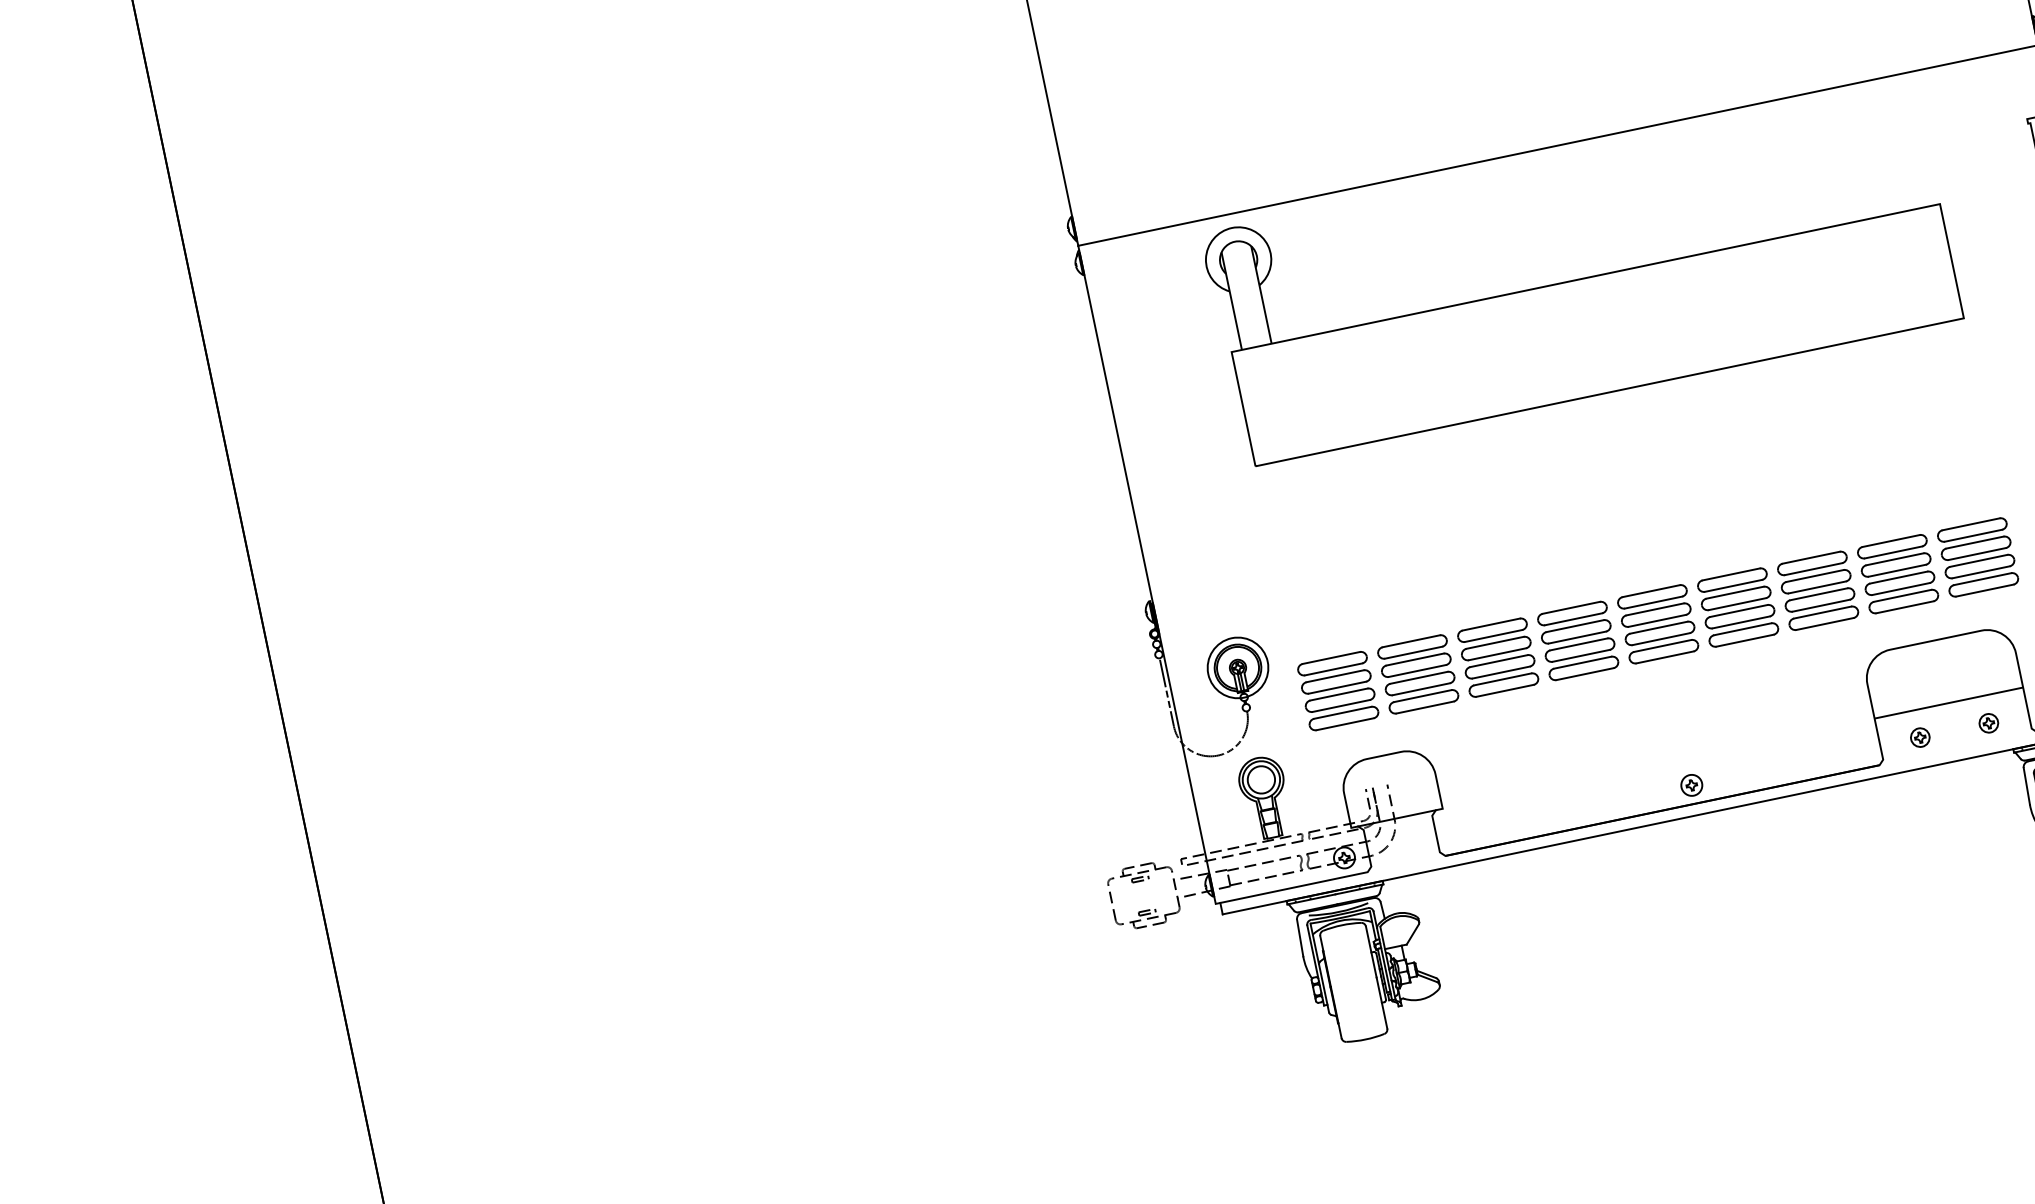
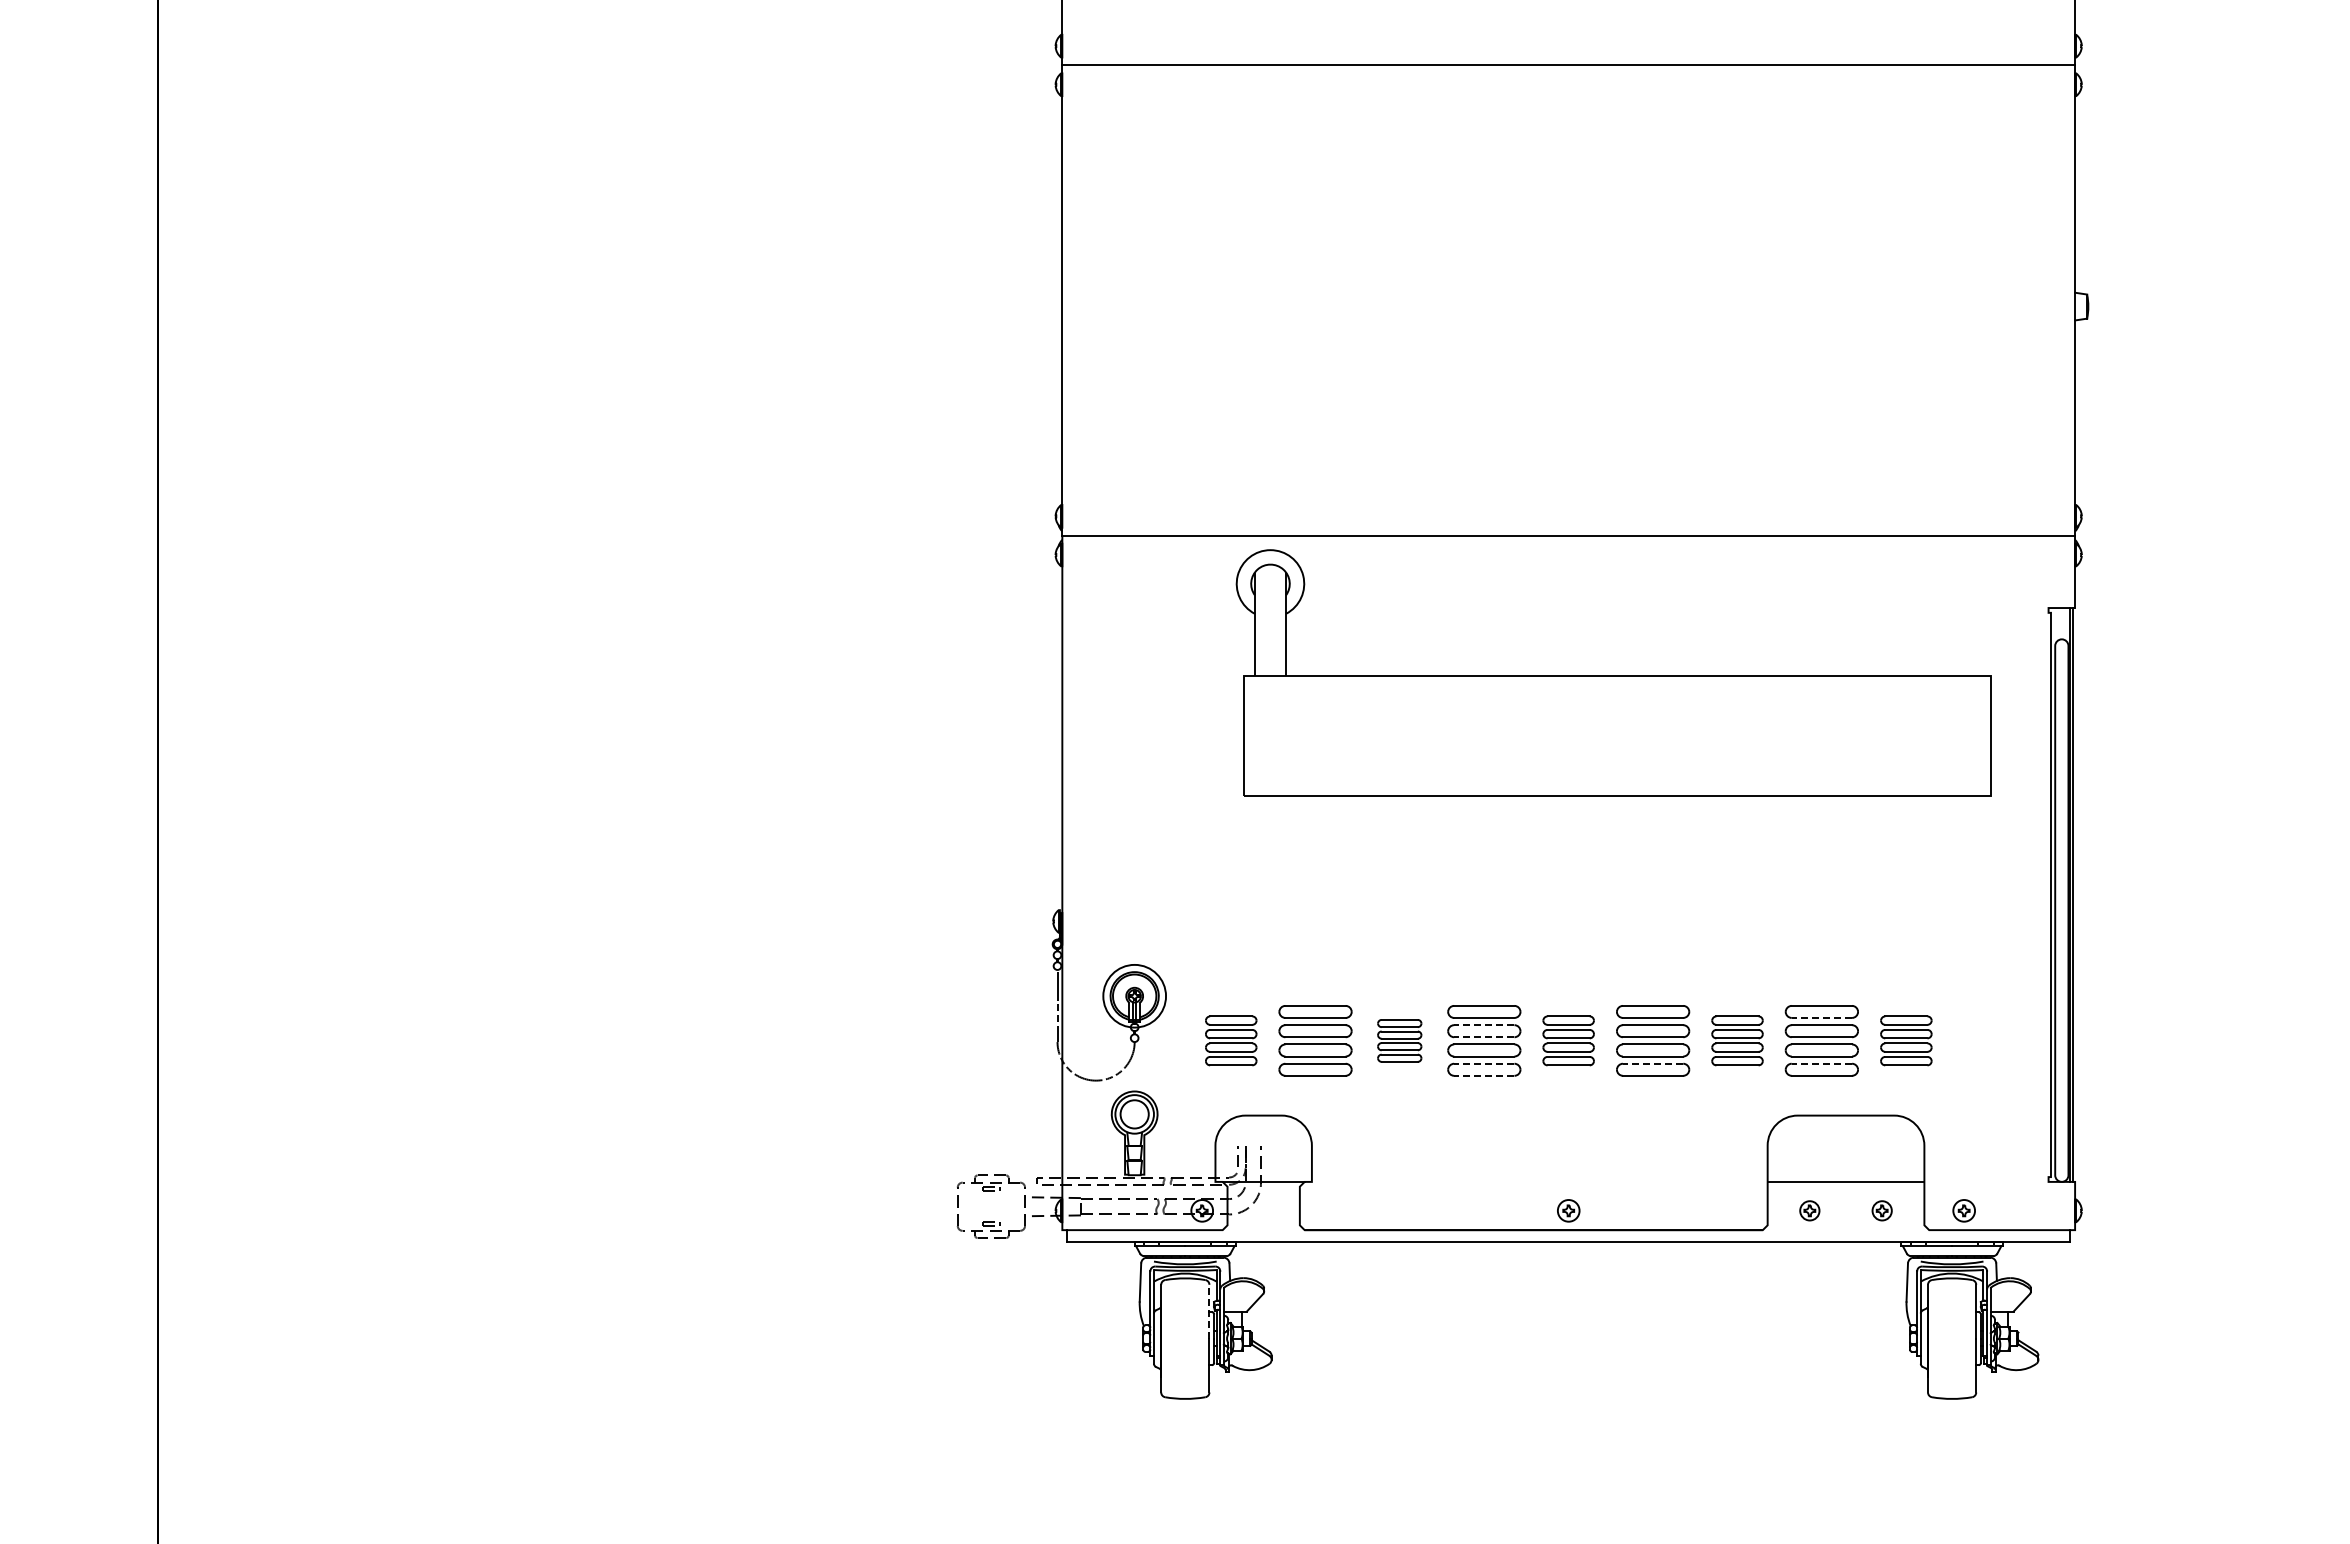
part: (1581, 276) -> (1613, 672), moved
line: (1893, 552) -> (1821, 1017), solid -> dashed
part: (1978, 557) -> (1906, 1040), size x0.7
part: (1818, 590) -> (1737, 1040), size x0.7
line: (1902, 595) -> (1821, 1063), solid -> dashed
part: (1657, 623) -> (1568, 1040), size x0.7
line: (1574, 626) -> (1483, 1025), solid -> dashed
line: (1742, 629) -> (1652, 1063), solid -> dashed
line: (1576, 637) -> (1483, 1037), solid -> dashed
part: (1497, 657) -> (1399, 1040), size x0.6
line: (1581, 662) -> (1483, 1063), solid -> dashed
line: (1584, 673) -> (1483, 1075), solid -> dashed
part: (1338, 690) -> (1231, 1040), size x0.7
line: (1371, 951) -> (1209, 1311), solid -> dashed

